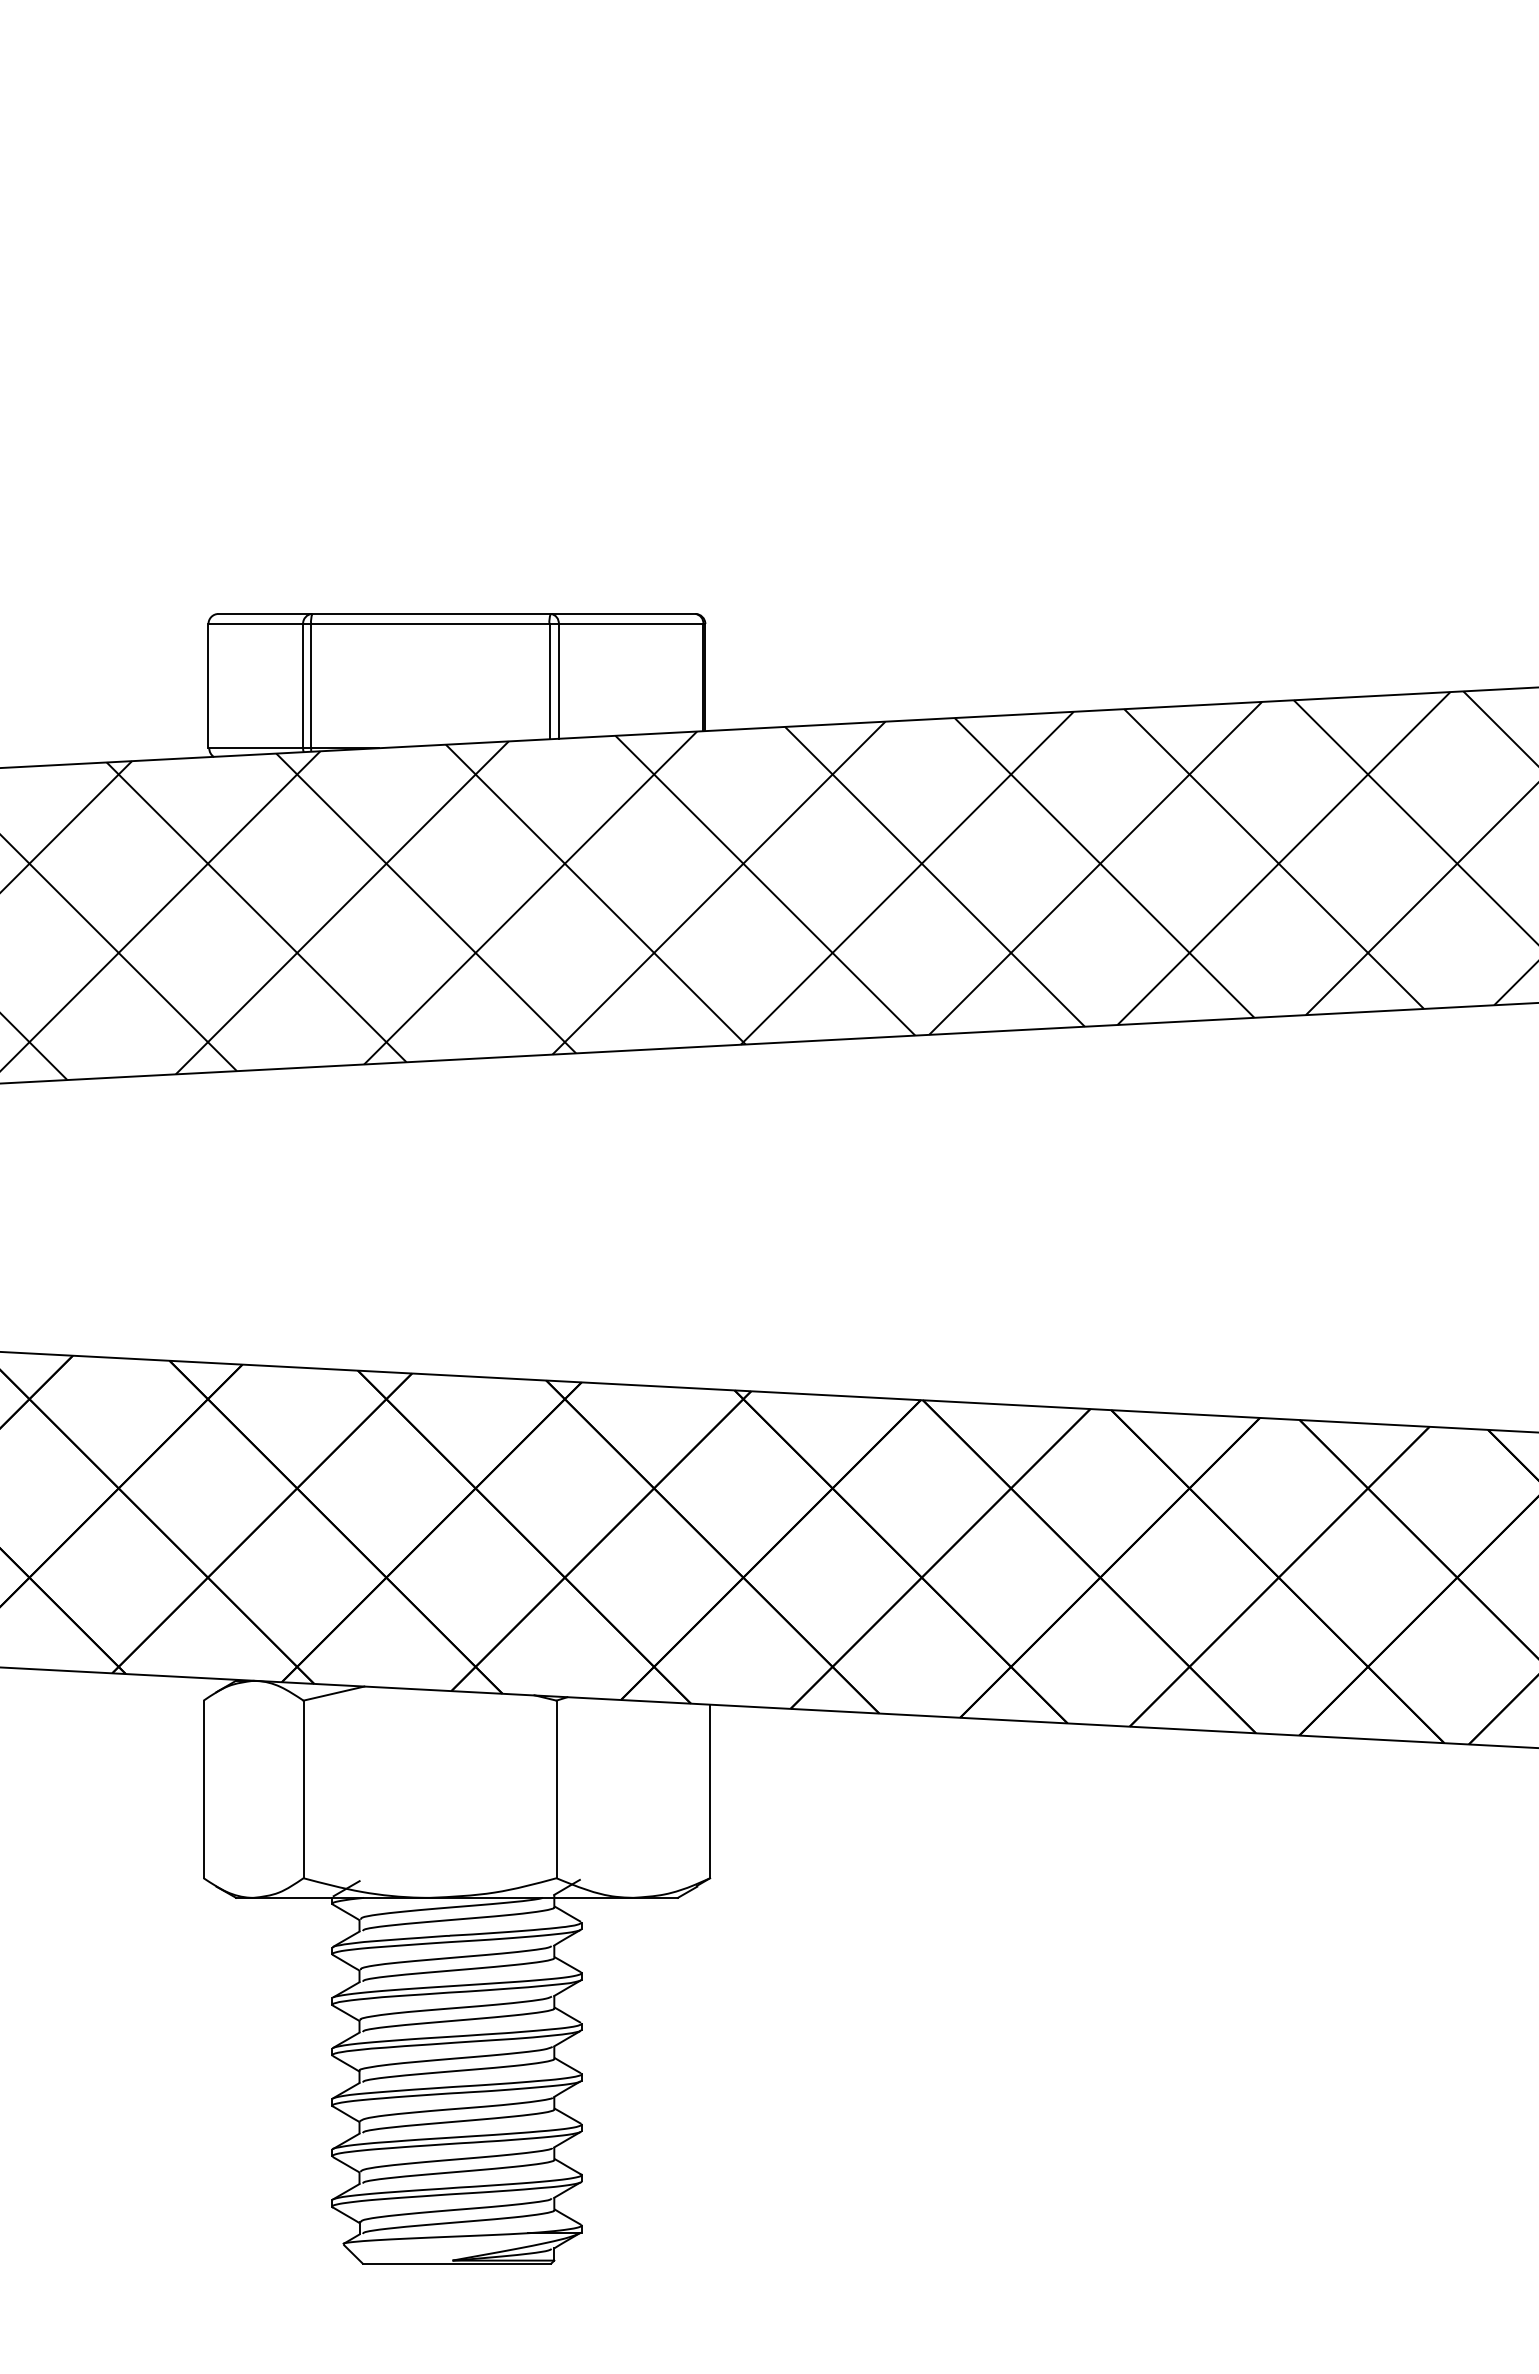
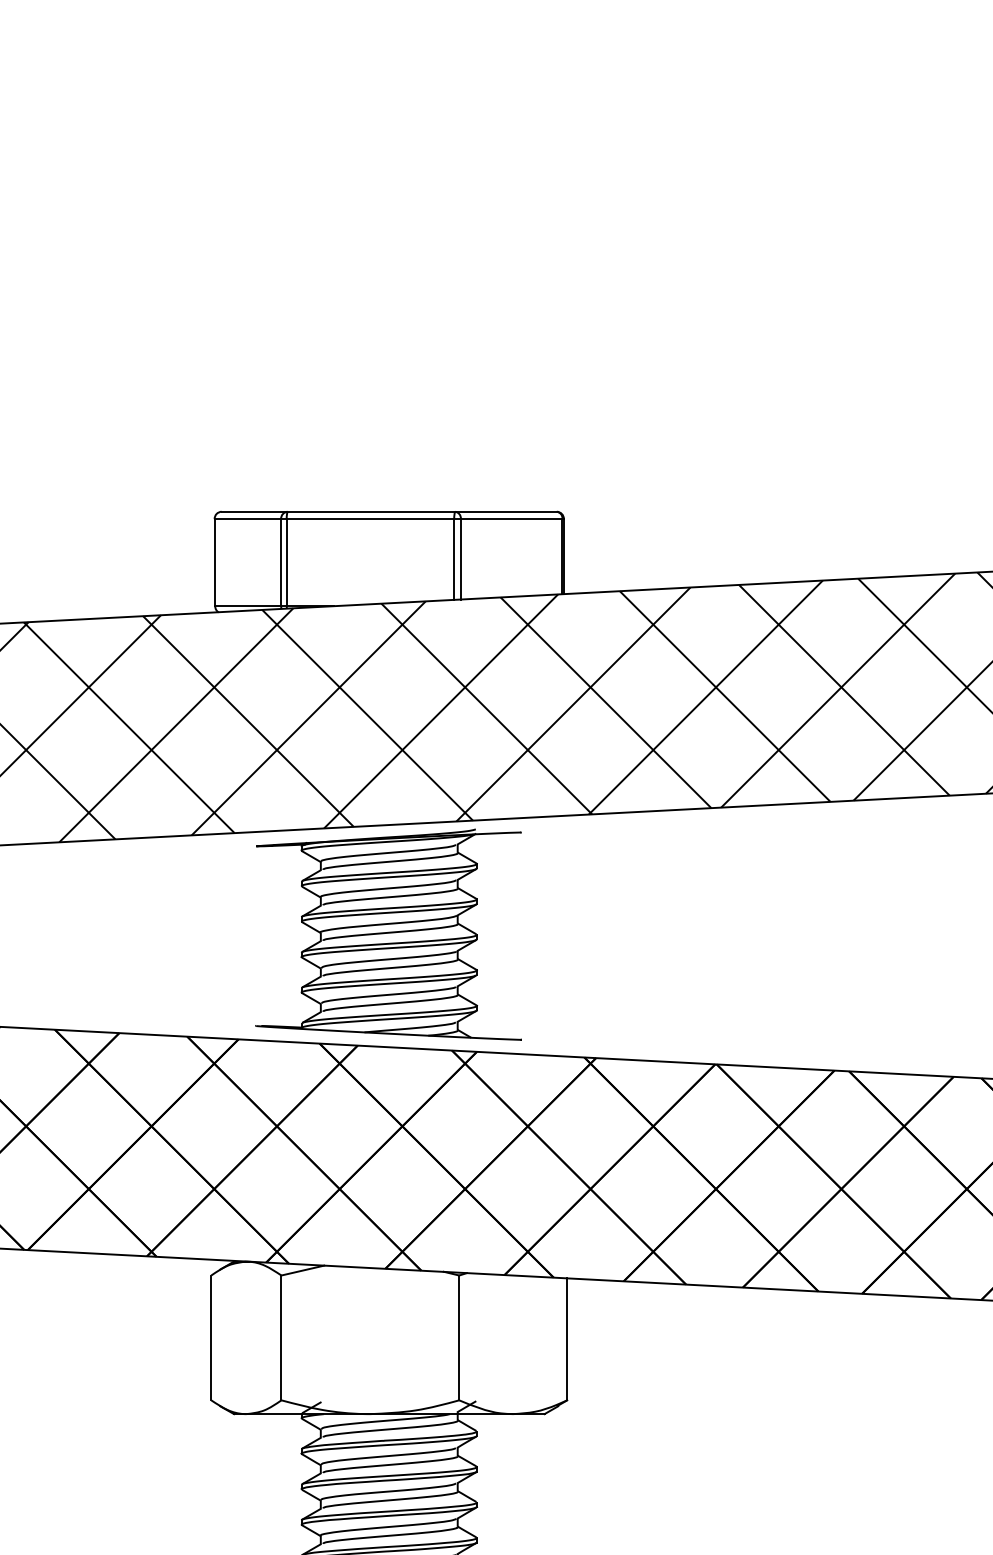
part: (455, 1215) -> (388, 934), added

